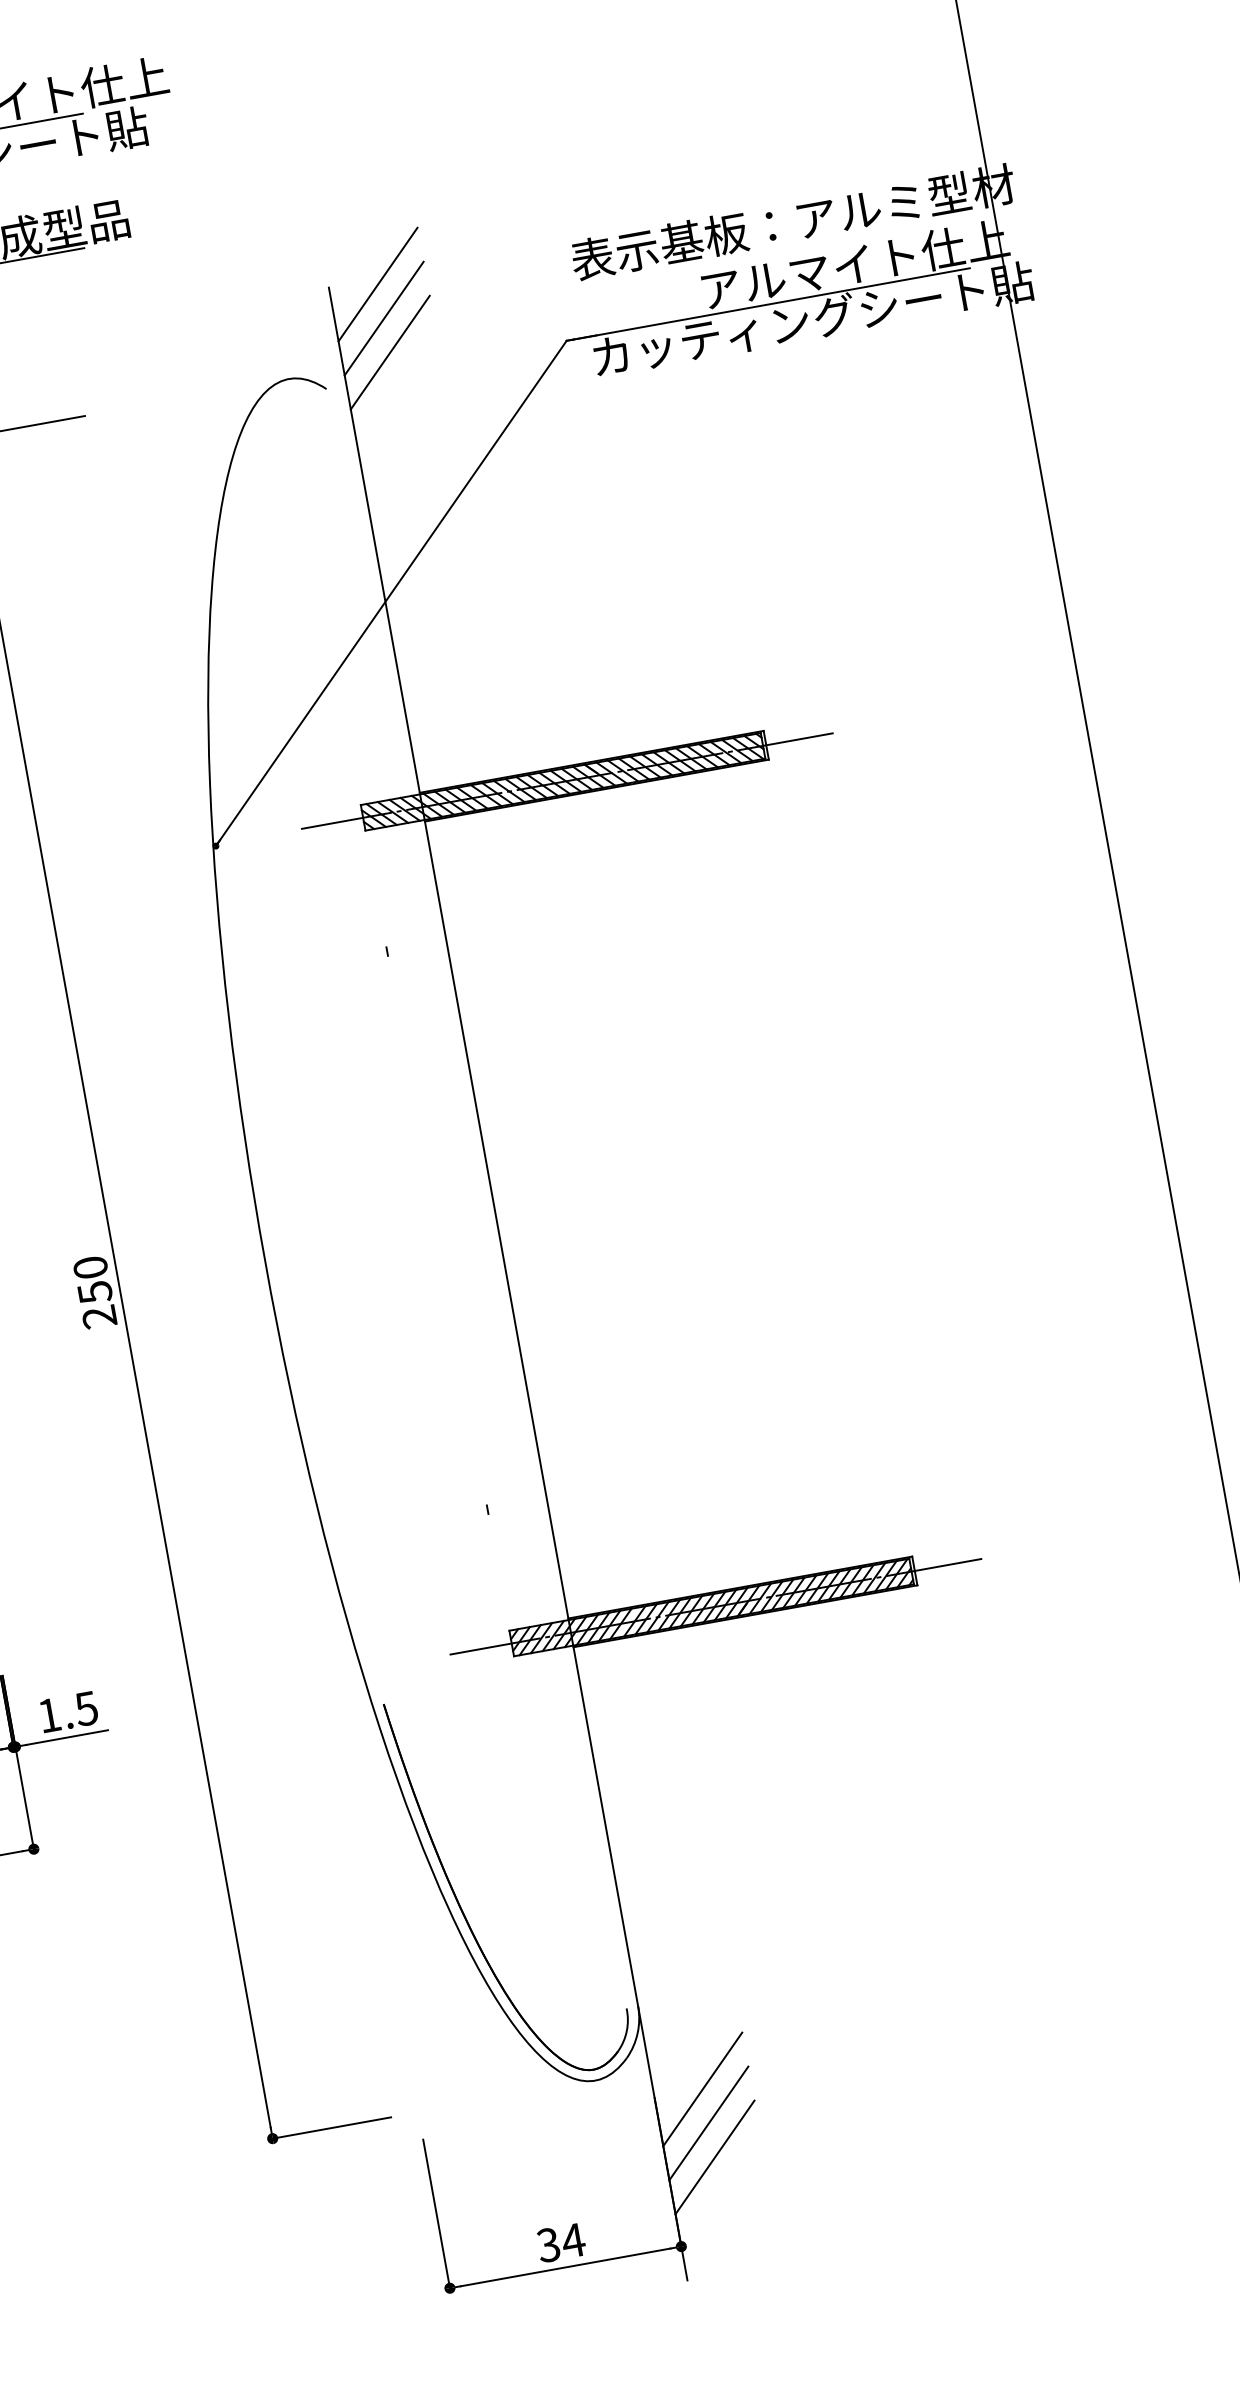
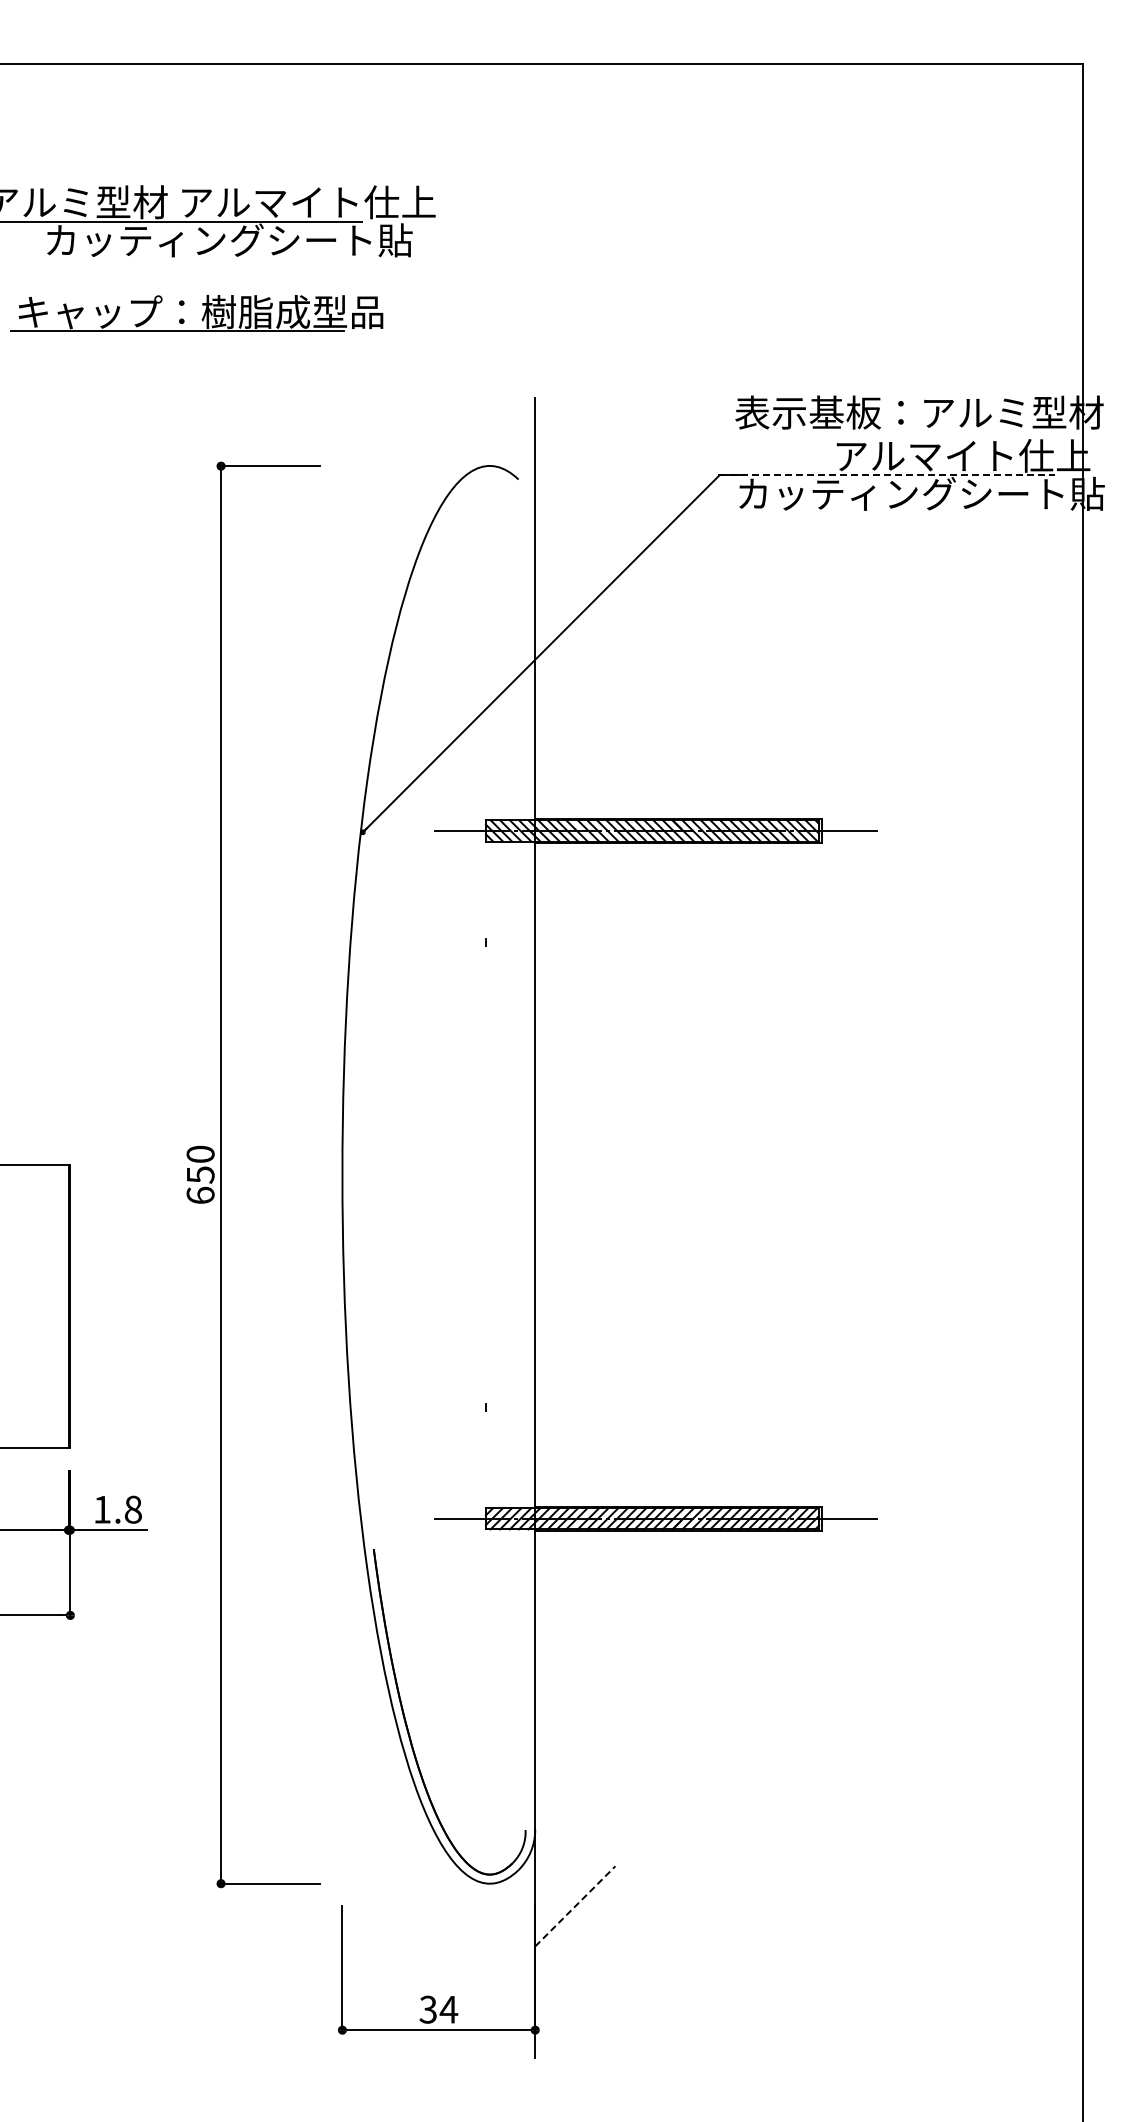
line: (378, 284) -> (575, 402), removed
line: (768, 304) -> (887, 475), solid -> dashed
line: (384, 317) -> (575, 430), removed
line: (390, 352) -> (575, 459), removed
text: (99, 1317) -> (200, 1195), 250 -> 650
text: (85, 1708) -> (132, 1509), 1.5 -> 1.8
line: (703, 2089) -> (575, 1906), solid -> dashed
line: (709, 2123) -> (575, 1934), removed
line: (715, 2156) -> (575, 1962), removed

